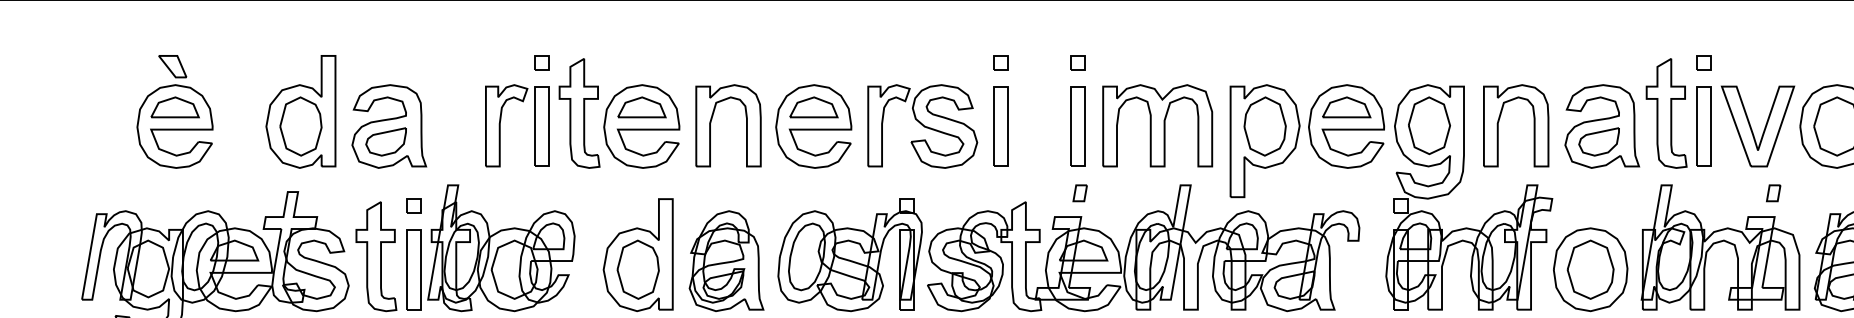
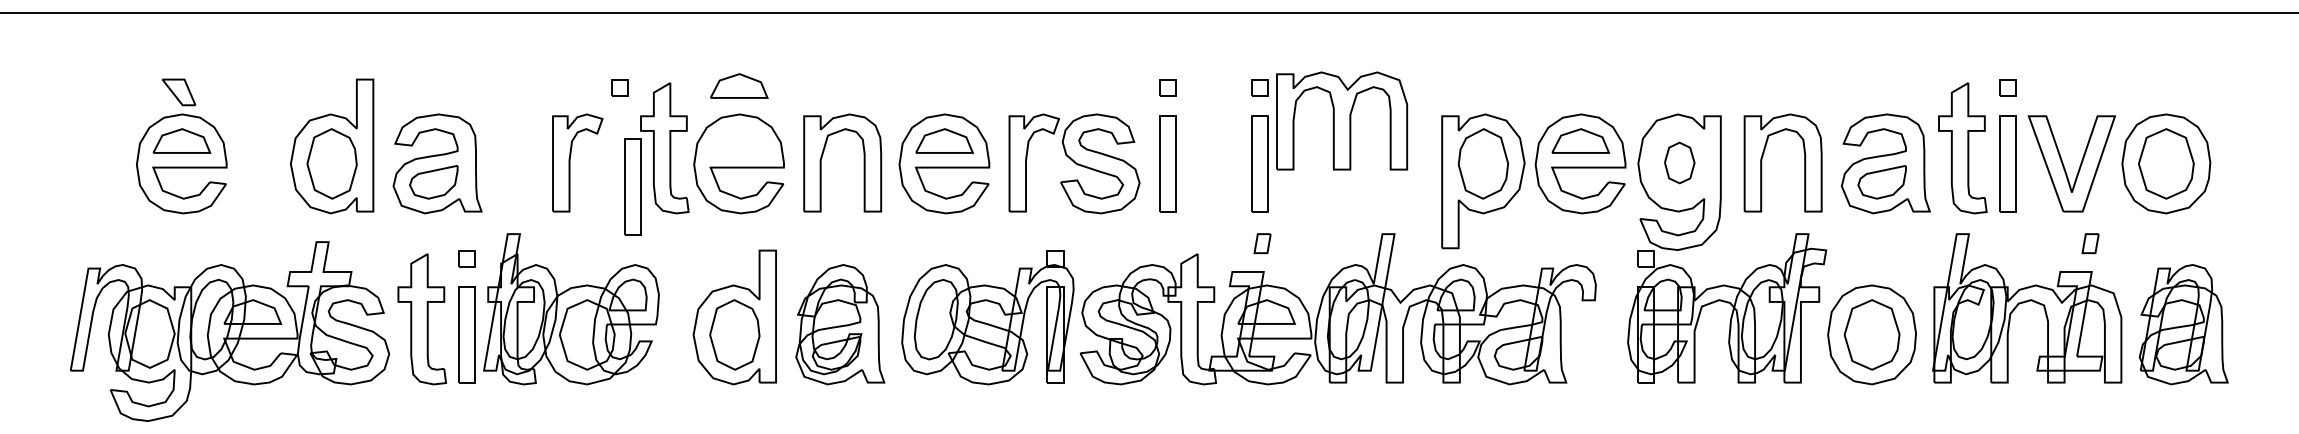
part: (642, 106) -> (739, 85), moved
part: (1158, 125) -> (1342, 120), moved
part: (1429, 125) -> (1679, 162), size x0.6
part: (541, 126) -> (632, 186), moved

